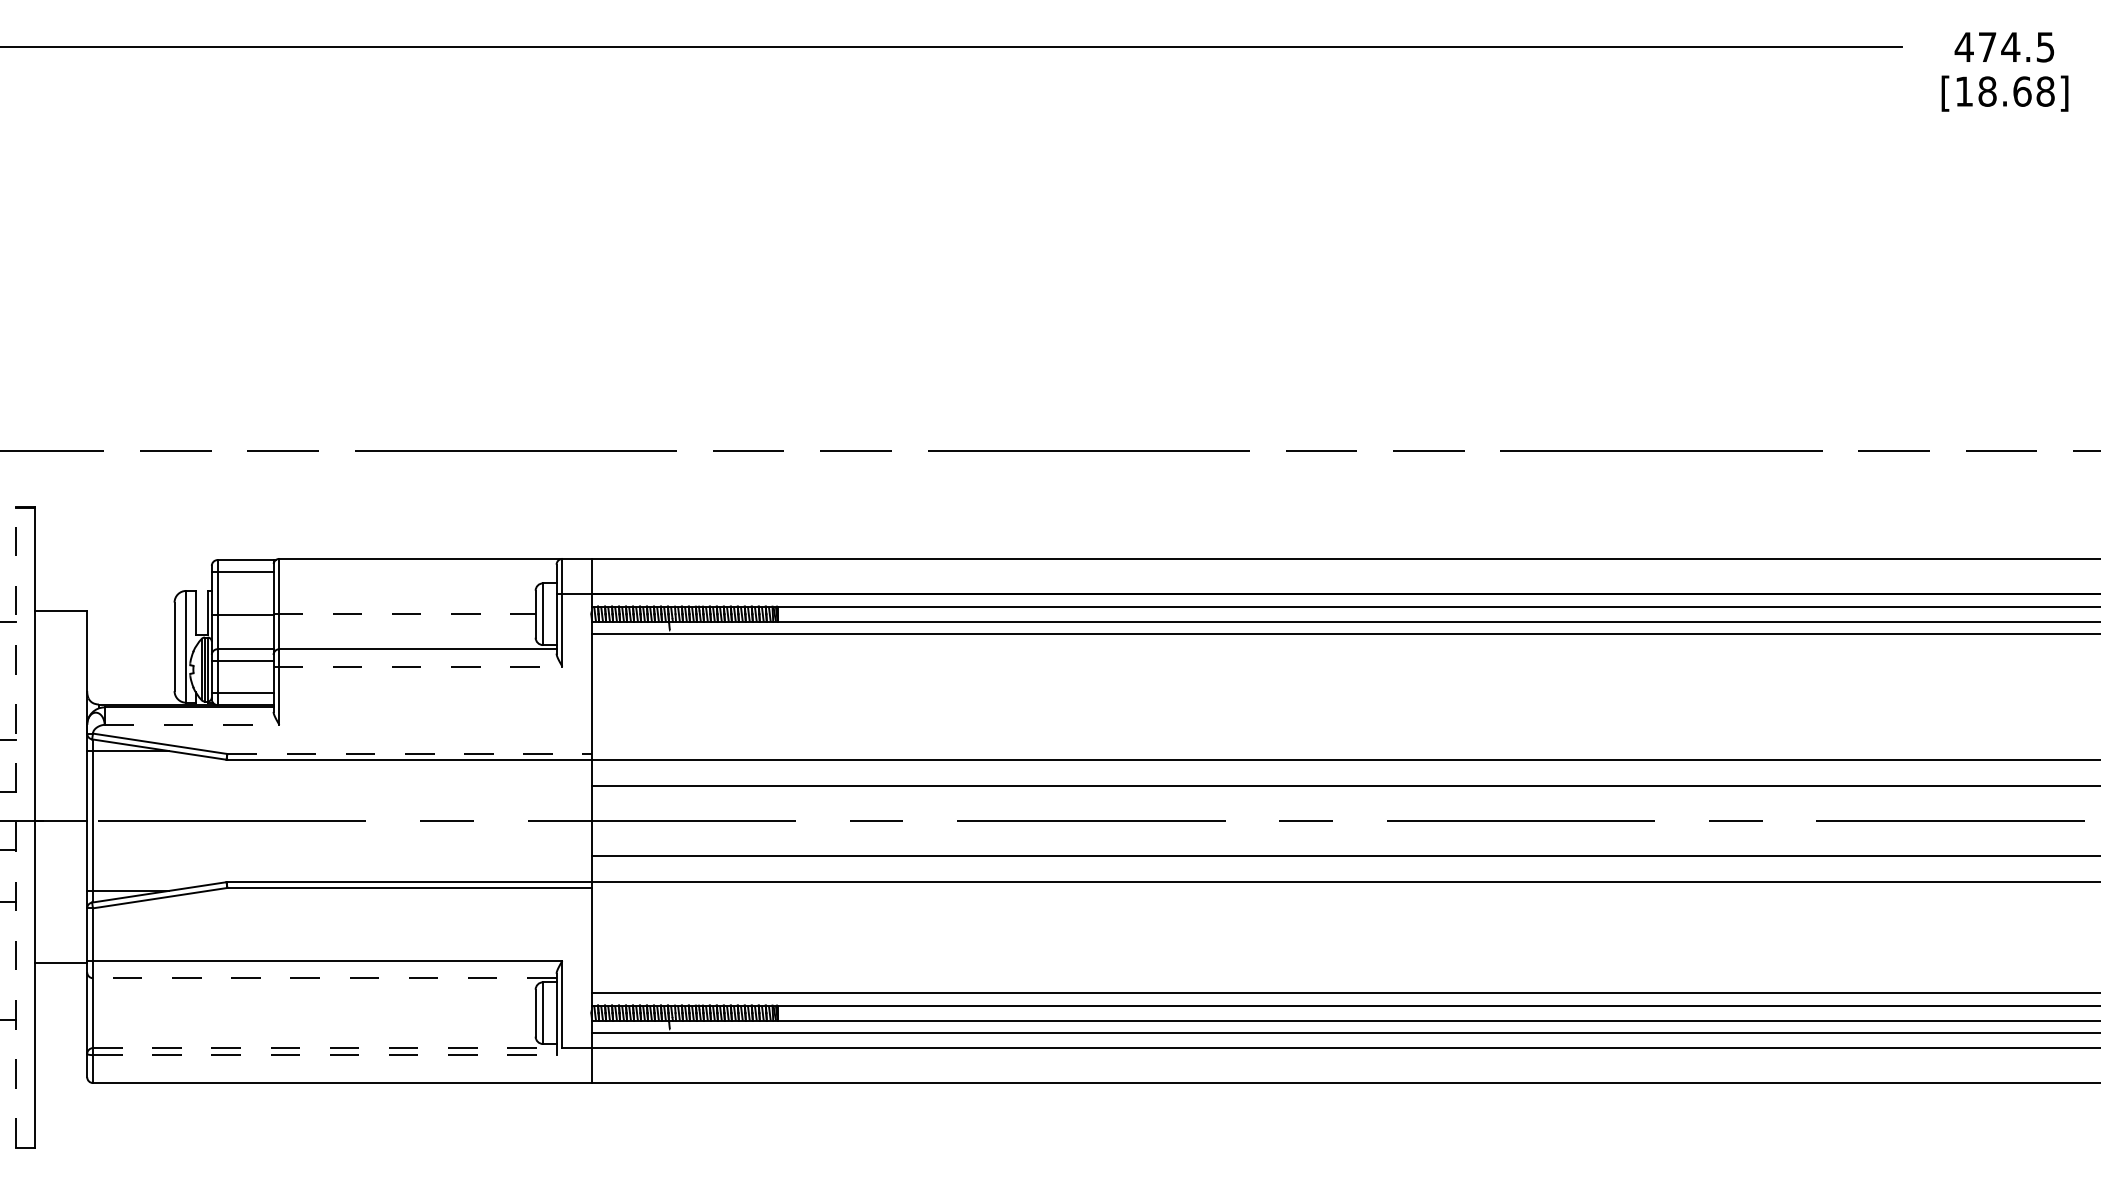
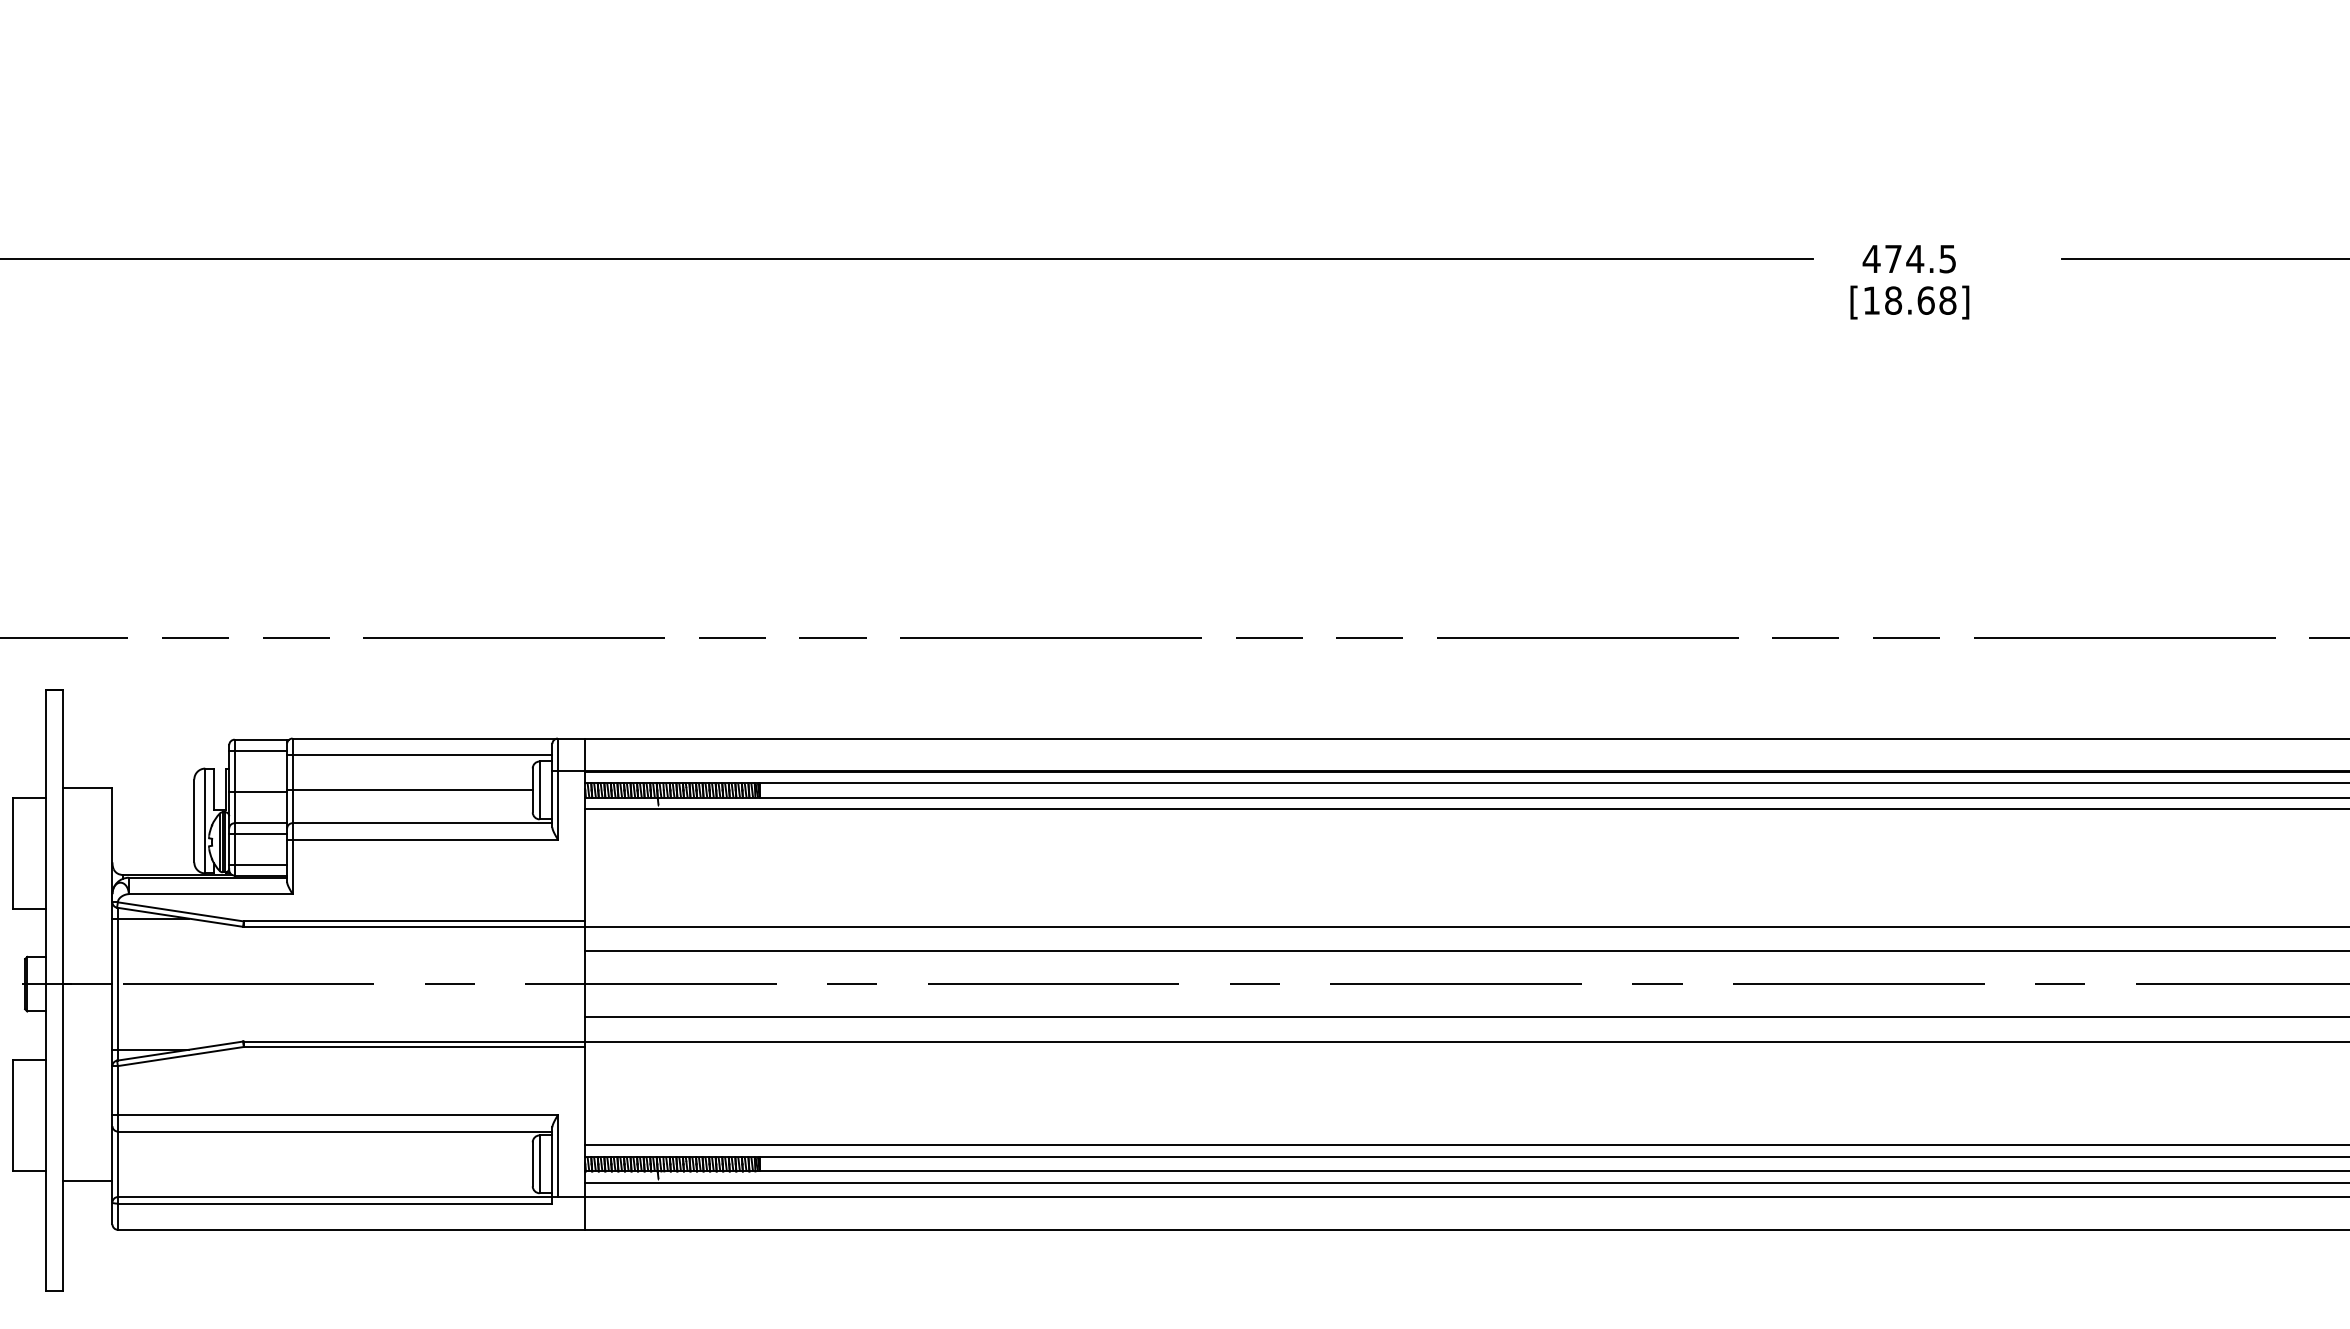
line: (414, 575) -> (419, 754), added
line: (404, 614) -> (409, 790), dashed -> solid
line: (418, 666) -> (422, 839), dashed -> solid
line: (191, 725) -> (210, 894), dashed -> solid
line: (409, 754) -> (414, 921), dashed -> solid
line: (16, 826) -> (46, 989), dashed -> solid
line: (60, 963) -> (87, 1180), moved
line: (324, 978) -> (334, 1131), dashed -> solid
line: (327, 1048) -> (337, 1197), dashed -> solid
line: (325, 1054) -> (335, 1203), dashed -> solid

